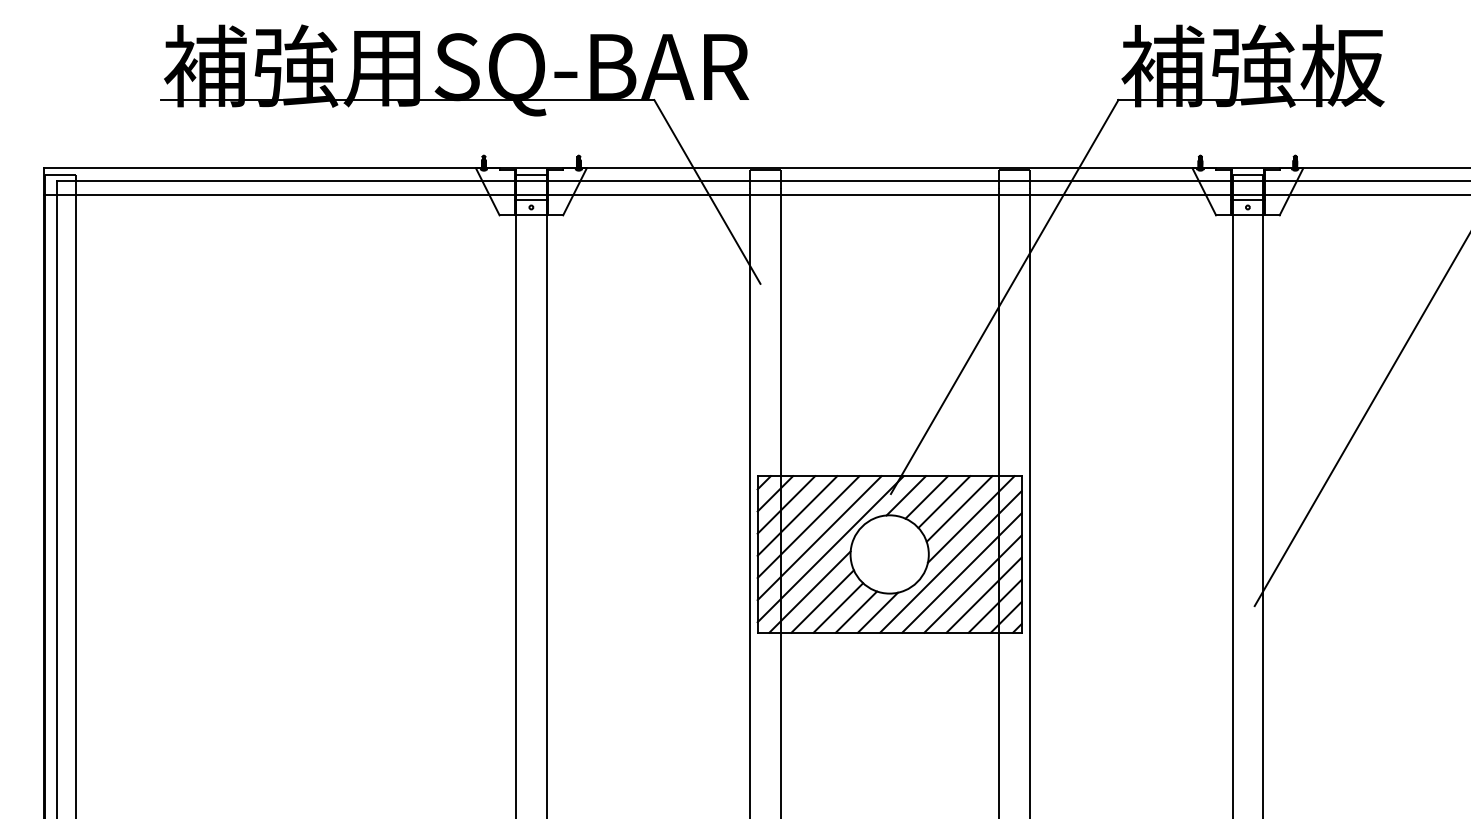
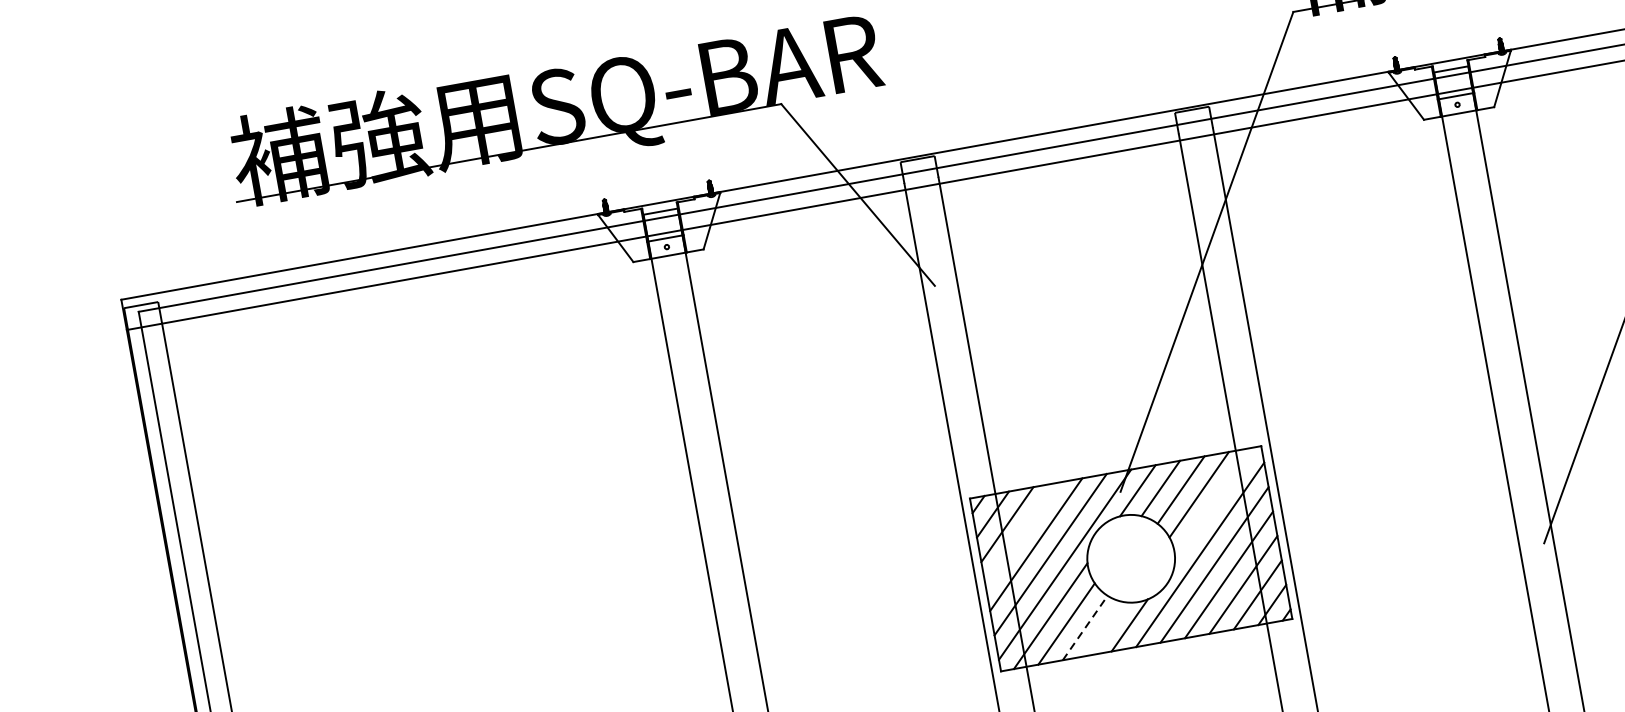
line: (797, 515) -> (1021, 534), removed
line: (970, 519) -> (1213, 504), removed
line: (838, 607) -> (1085, 627), solid -> dashed
line: (856, 611) -> (1105, 628), removed

